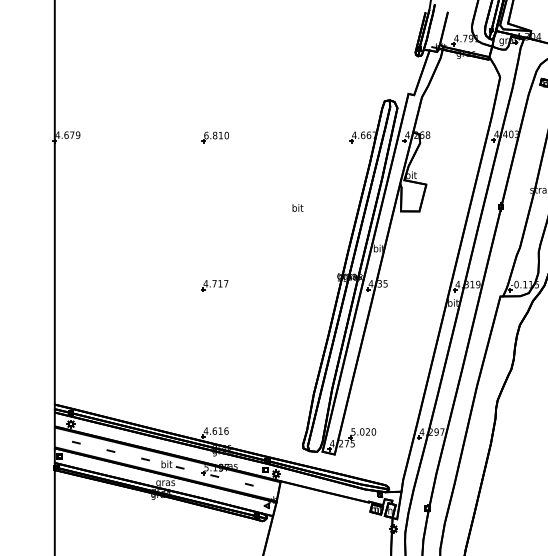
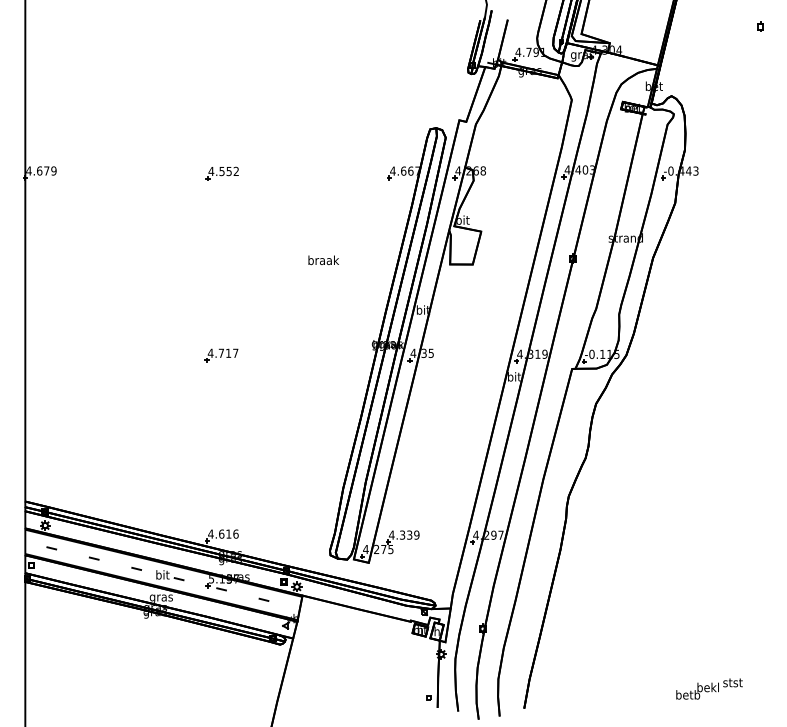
text: (216, 135) -> (223, 171), 6.810 -> 4.552
text: (297, 208) -> (323, 260), bit -> braak
text: (363, 431) -> (404, 534), 5.020 -> 4.339

